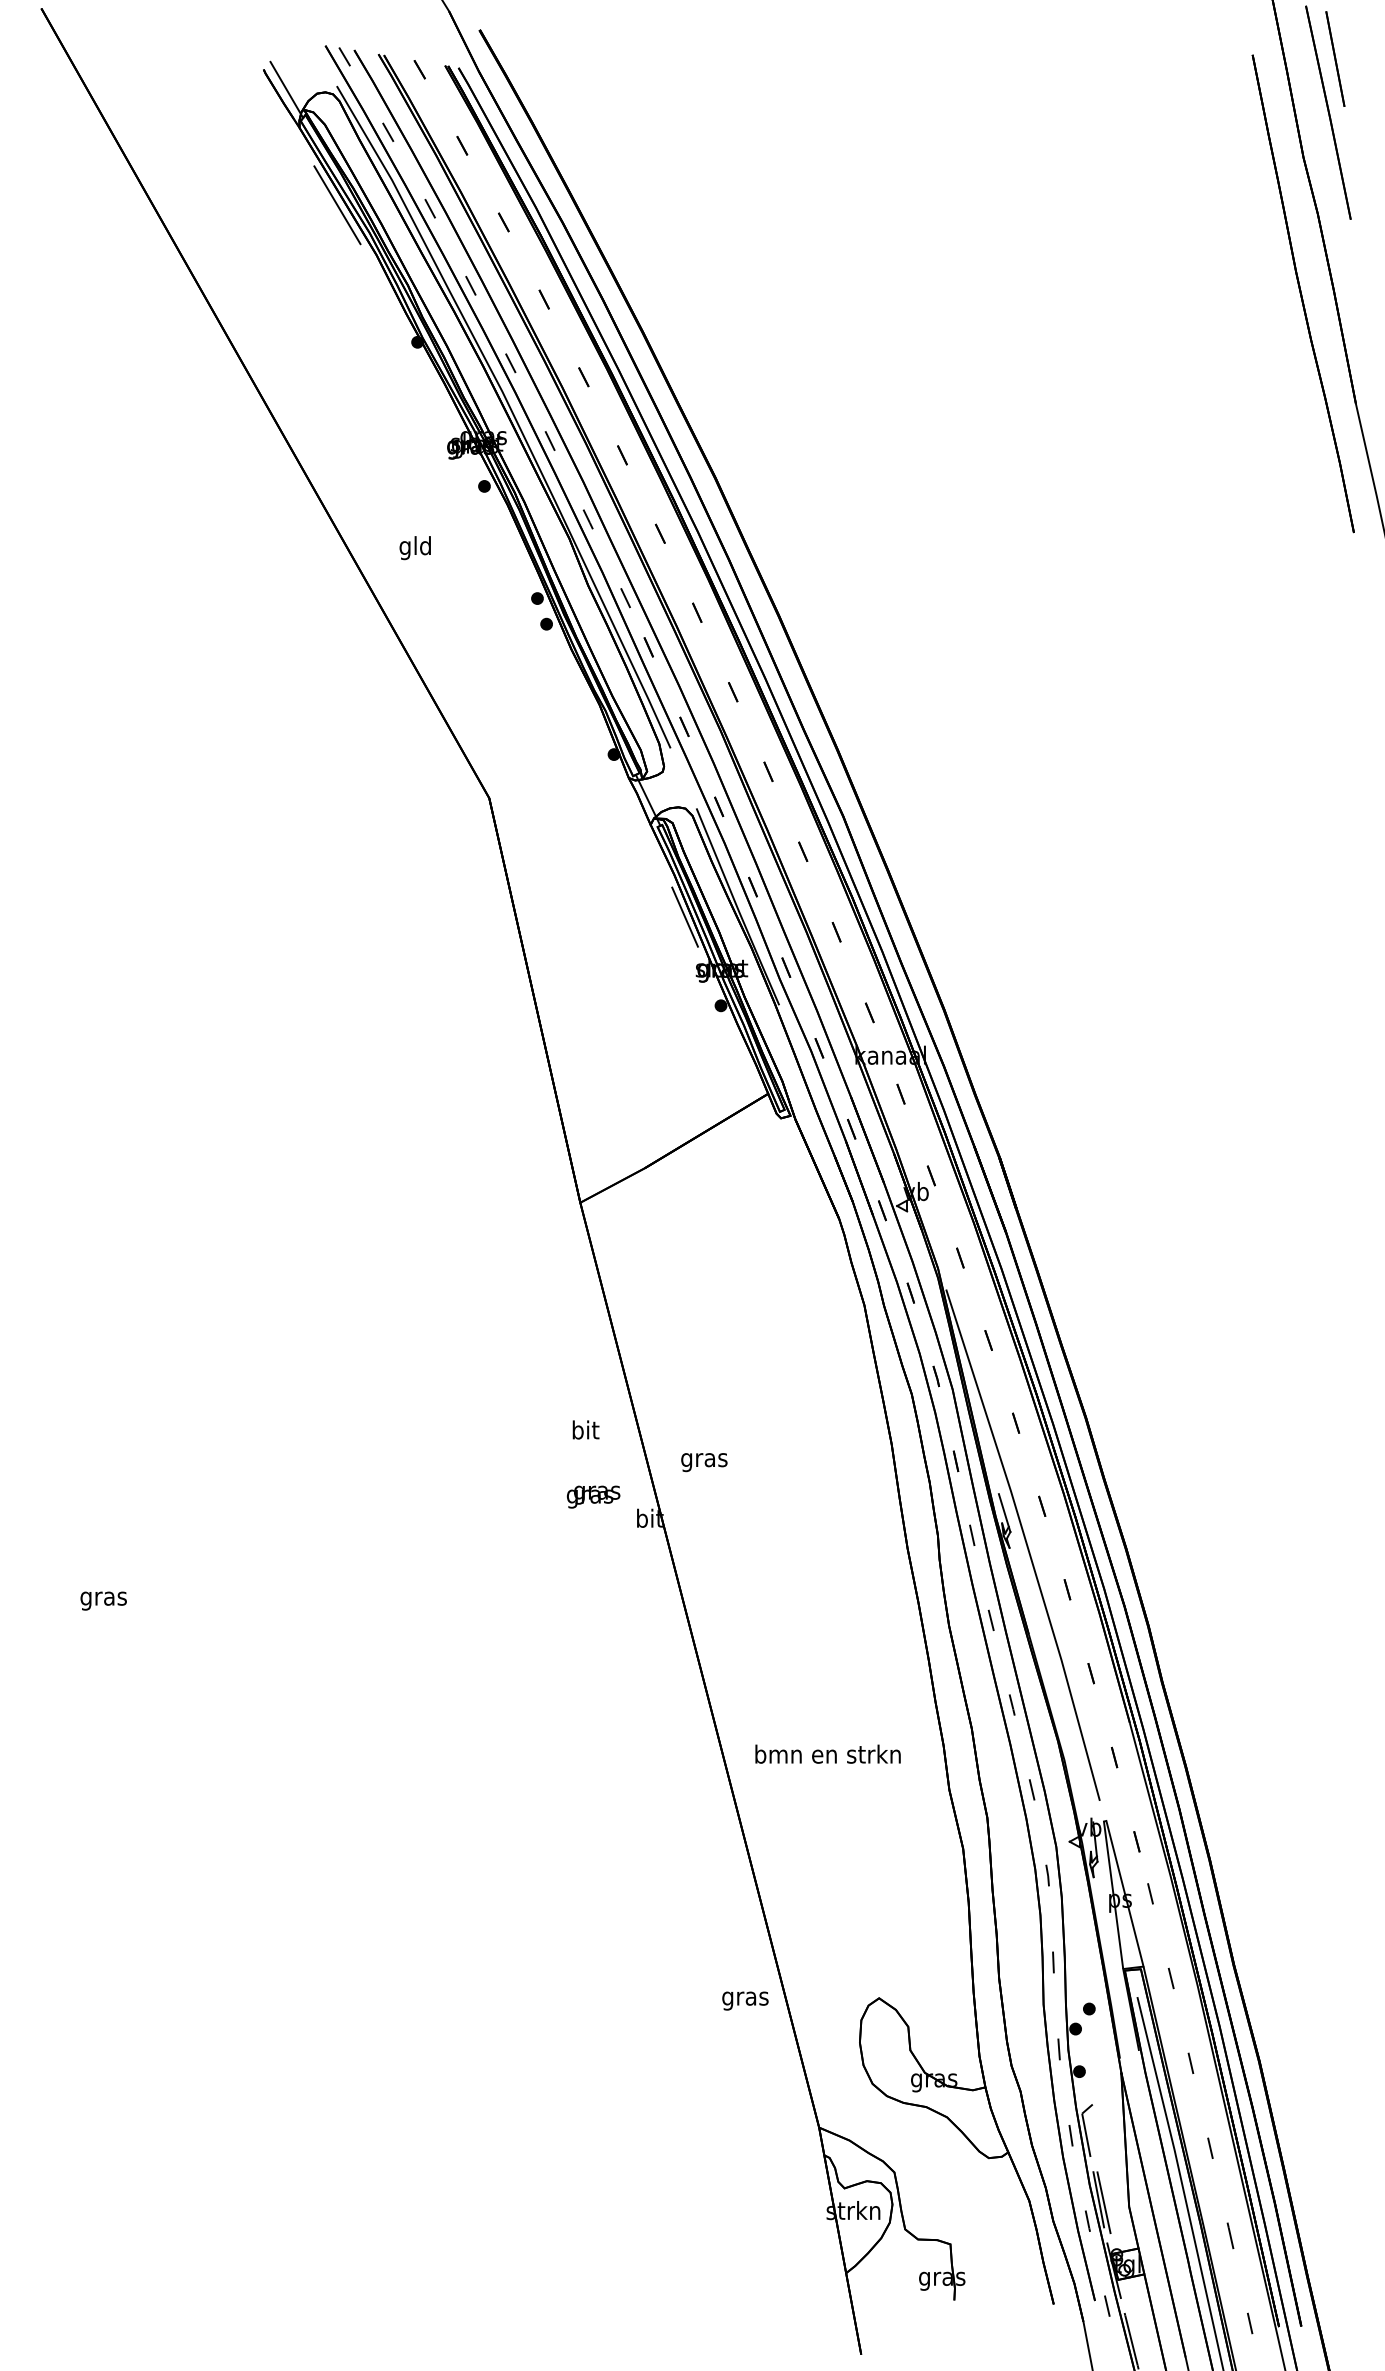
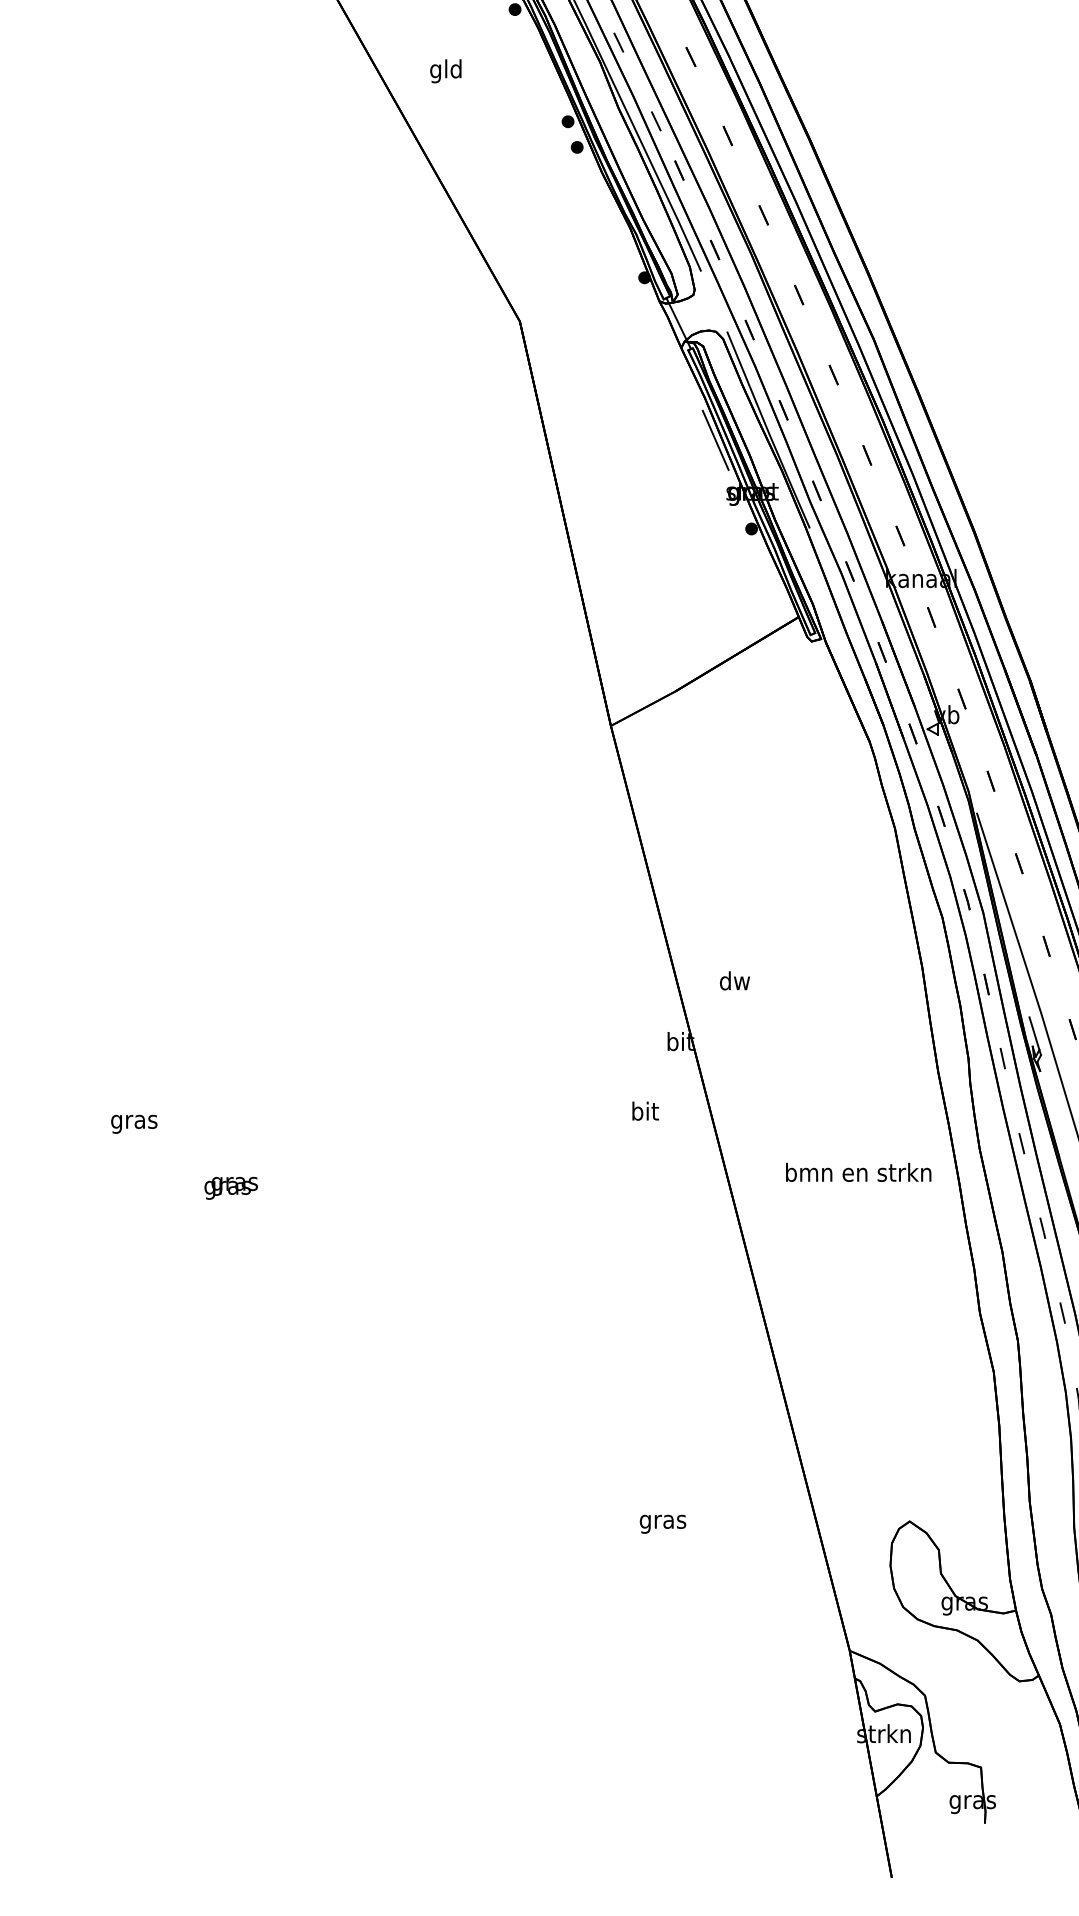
text: (585, 1429) -> (645, 1110), moved
text: (704, 1460) -> (735, 983), gras -> dw
text: (593, 1496) -> (231, 1187), moved
text: (827, 1753) -> (858, 1171), moved
text: (745, 2000) -> (663, 1523), moved

